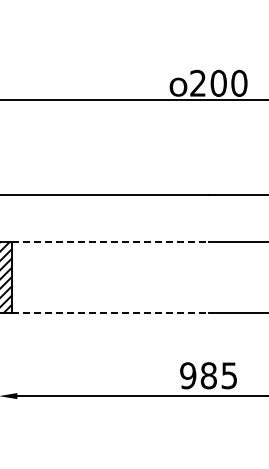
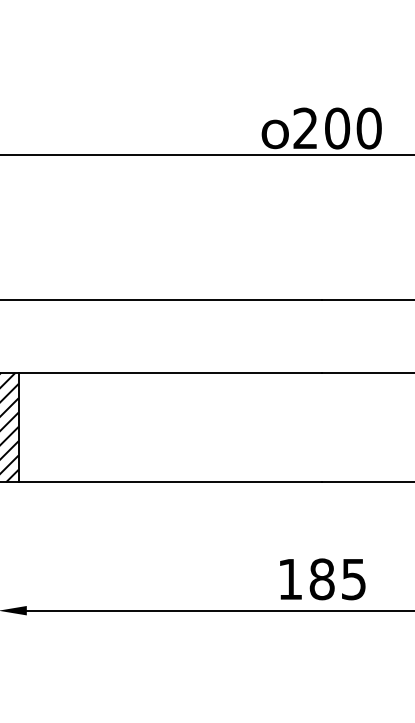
line: (111, 241) -> (172, 372), dashed -> solid
line: (111, 312) -> (172, 481), dashed -> solid
text: (188, 375) -> (290, 578), 985 -> 185

